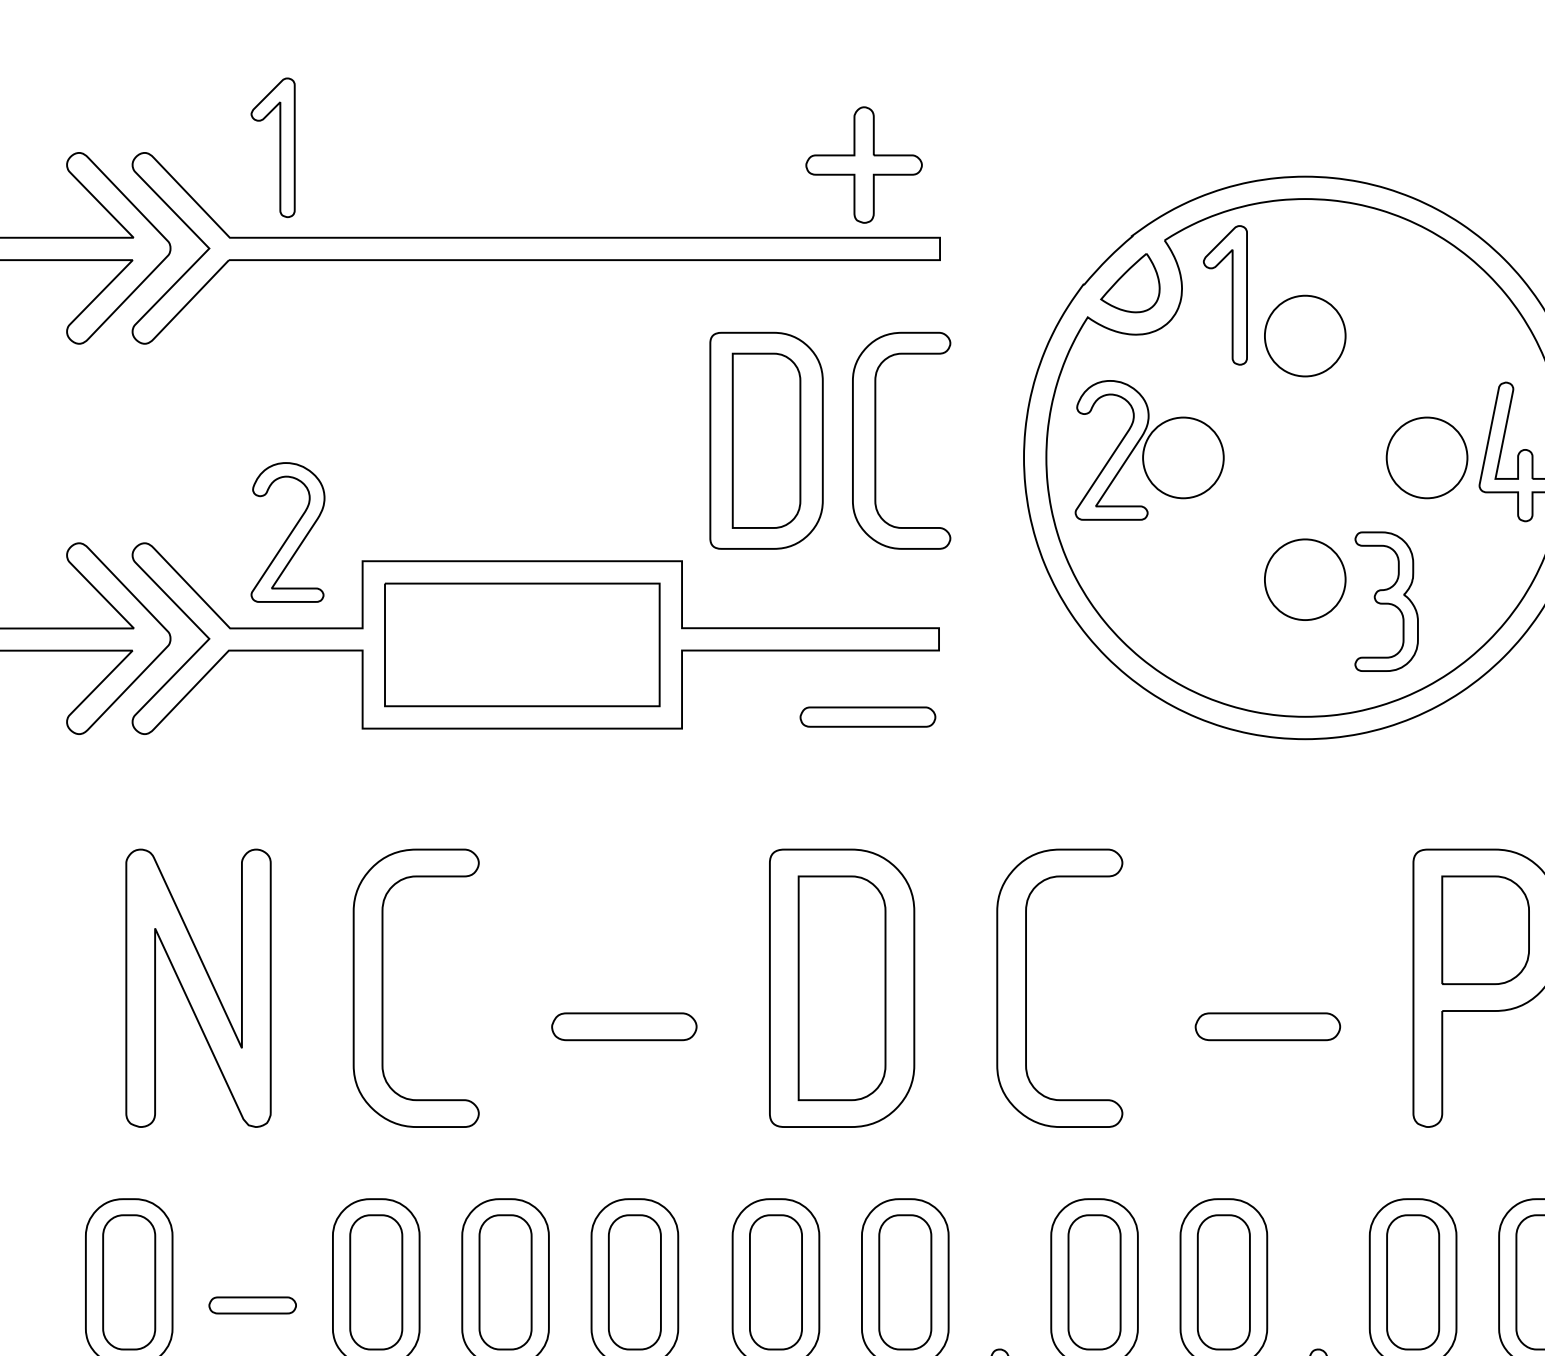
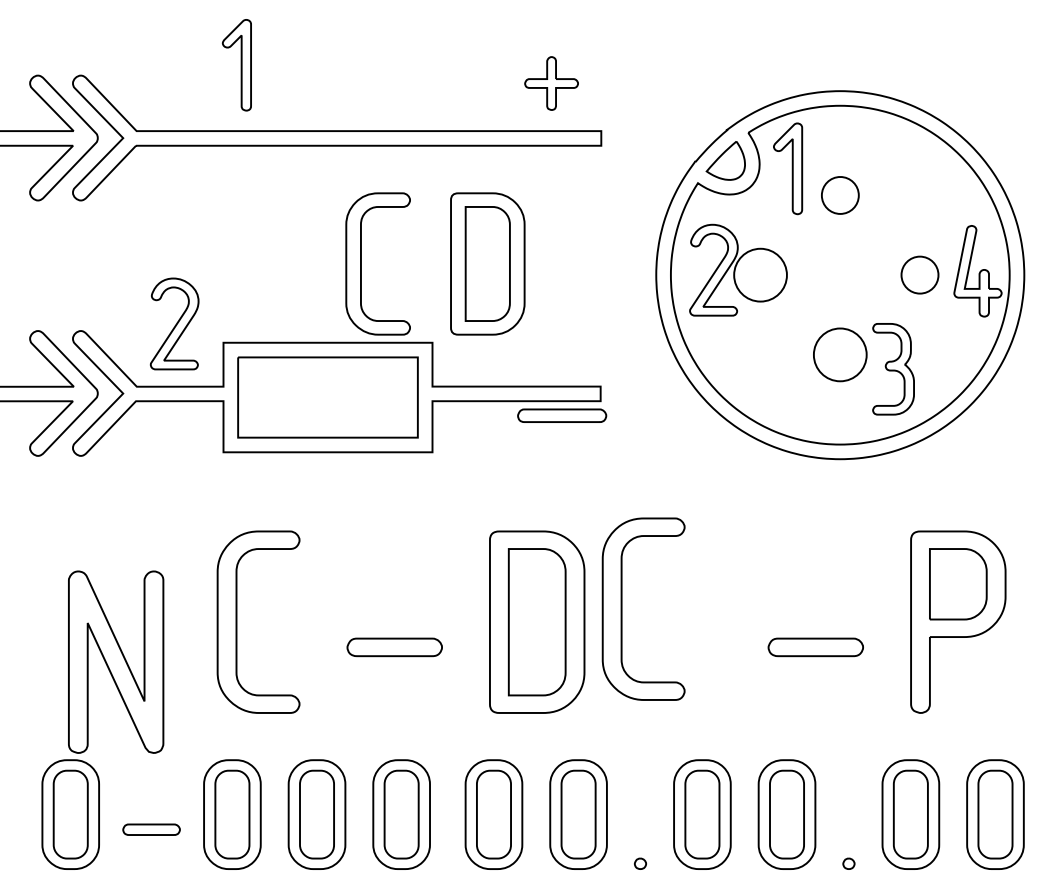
part: (272, 148) -> (236, 65), moved
part: (863, 164) -> (551, 83), size x0.7
part: (1305, 336) -> (840, 195), size x0.7
part: (876, 440) -> (361, 263), moved
part: (1426, 456) -> (919, 274), size x0.7
part: (868, 716) -> (562, 415), moved
part: (199, 987) -> (116, 661), moved
part: (1027, 987) -> (622, 608), moved

